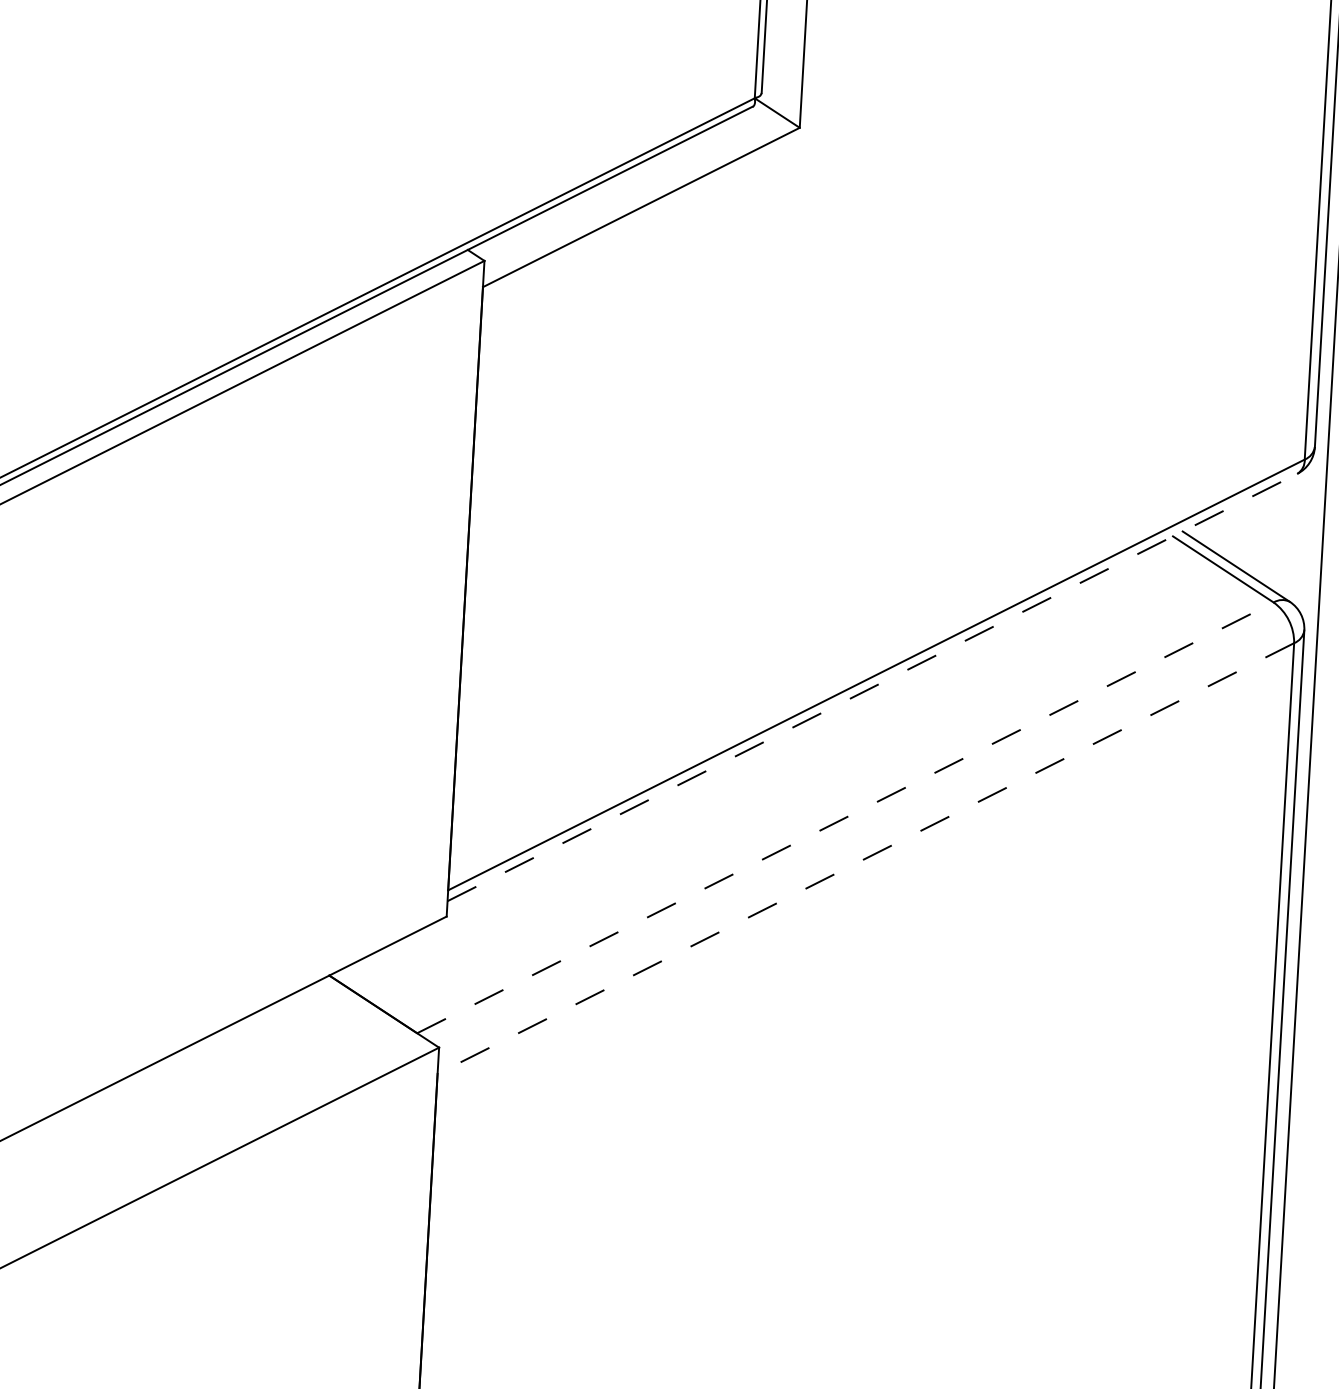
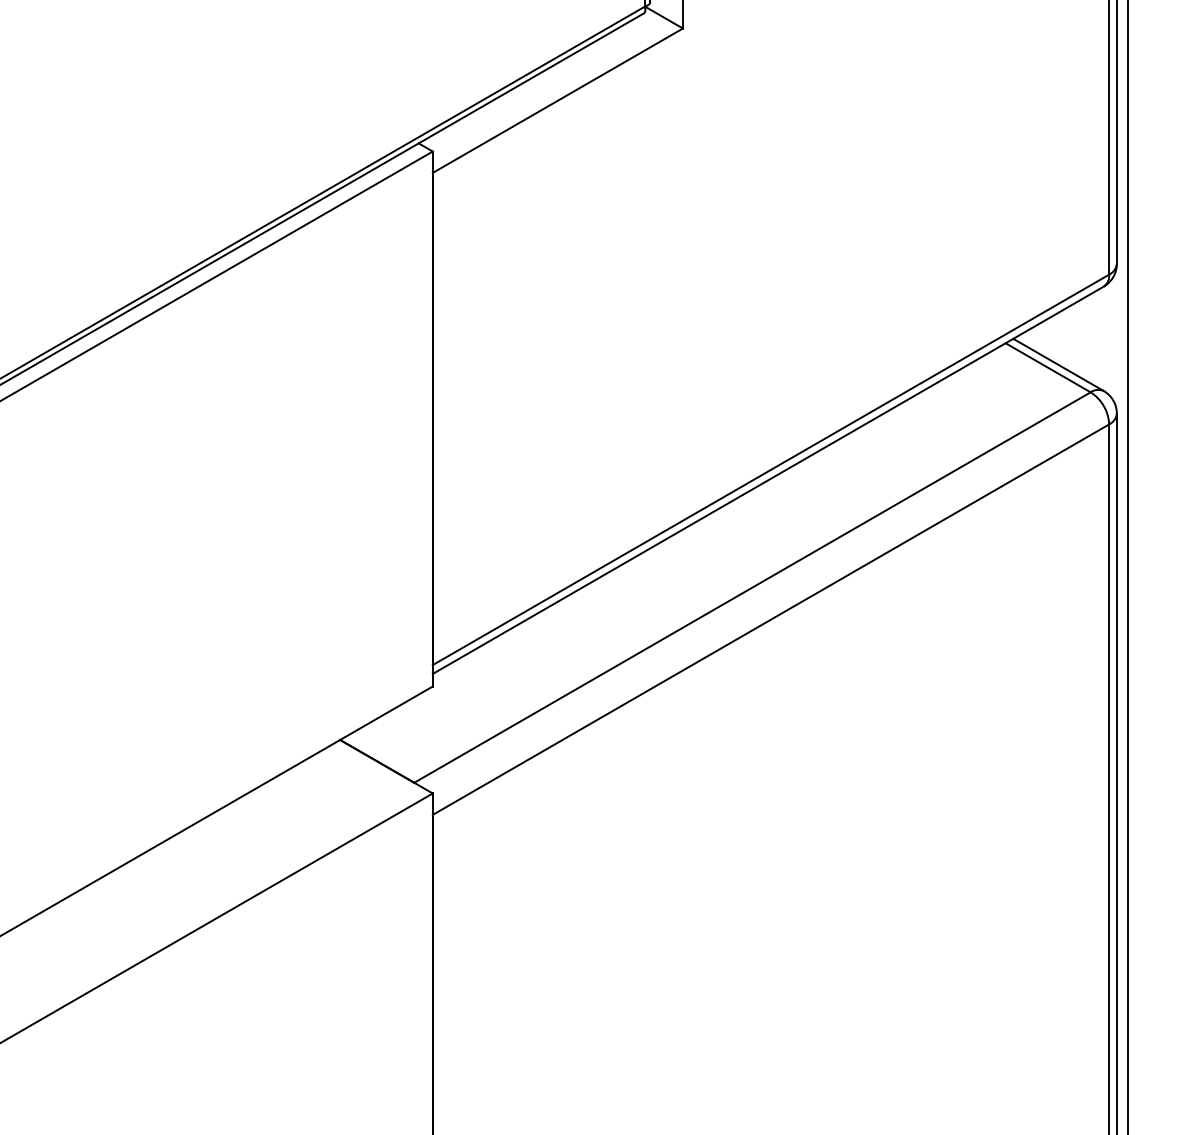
line: (872, 687) -> (768, 480), dashed -> solid
line: (845, 817) -> (752, 587), dashed -> solid
line: (866, 858) -> (771, 619), dashed -> solid

